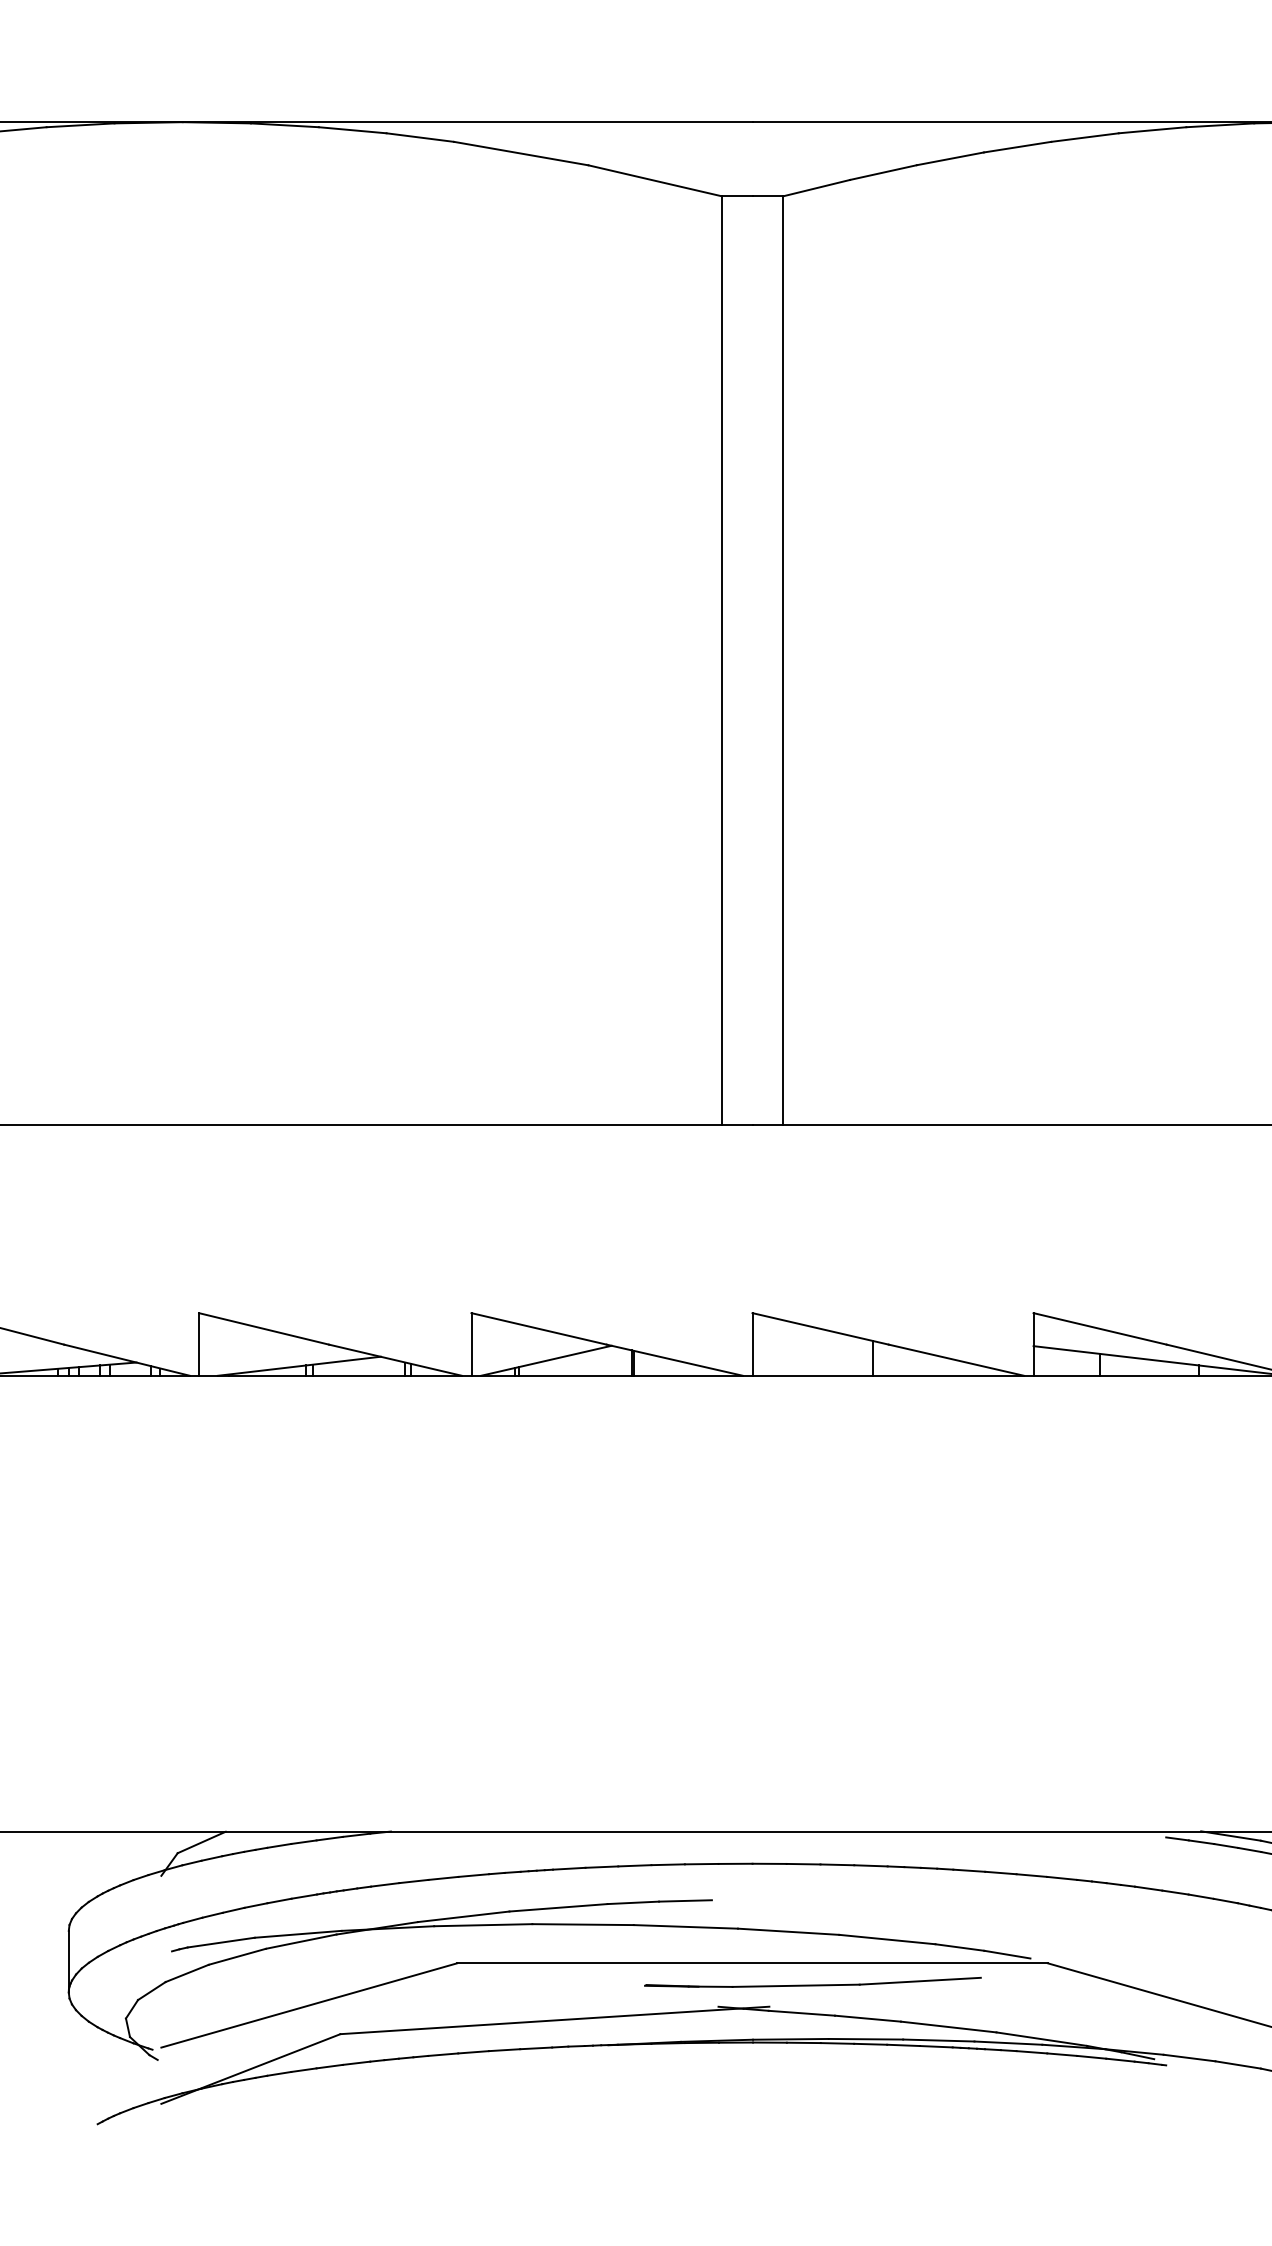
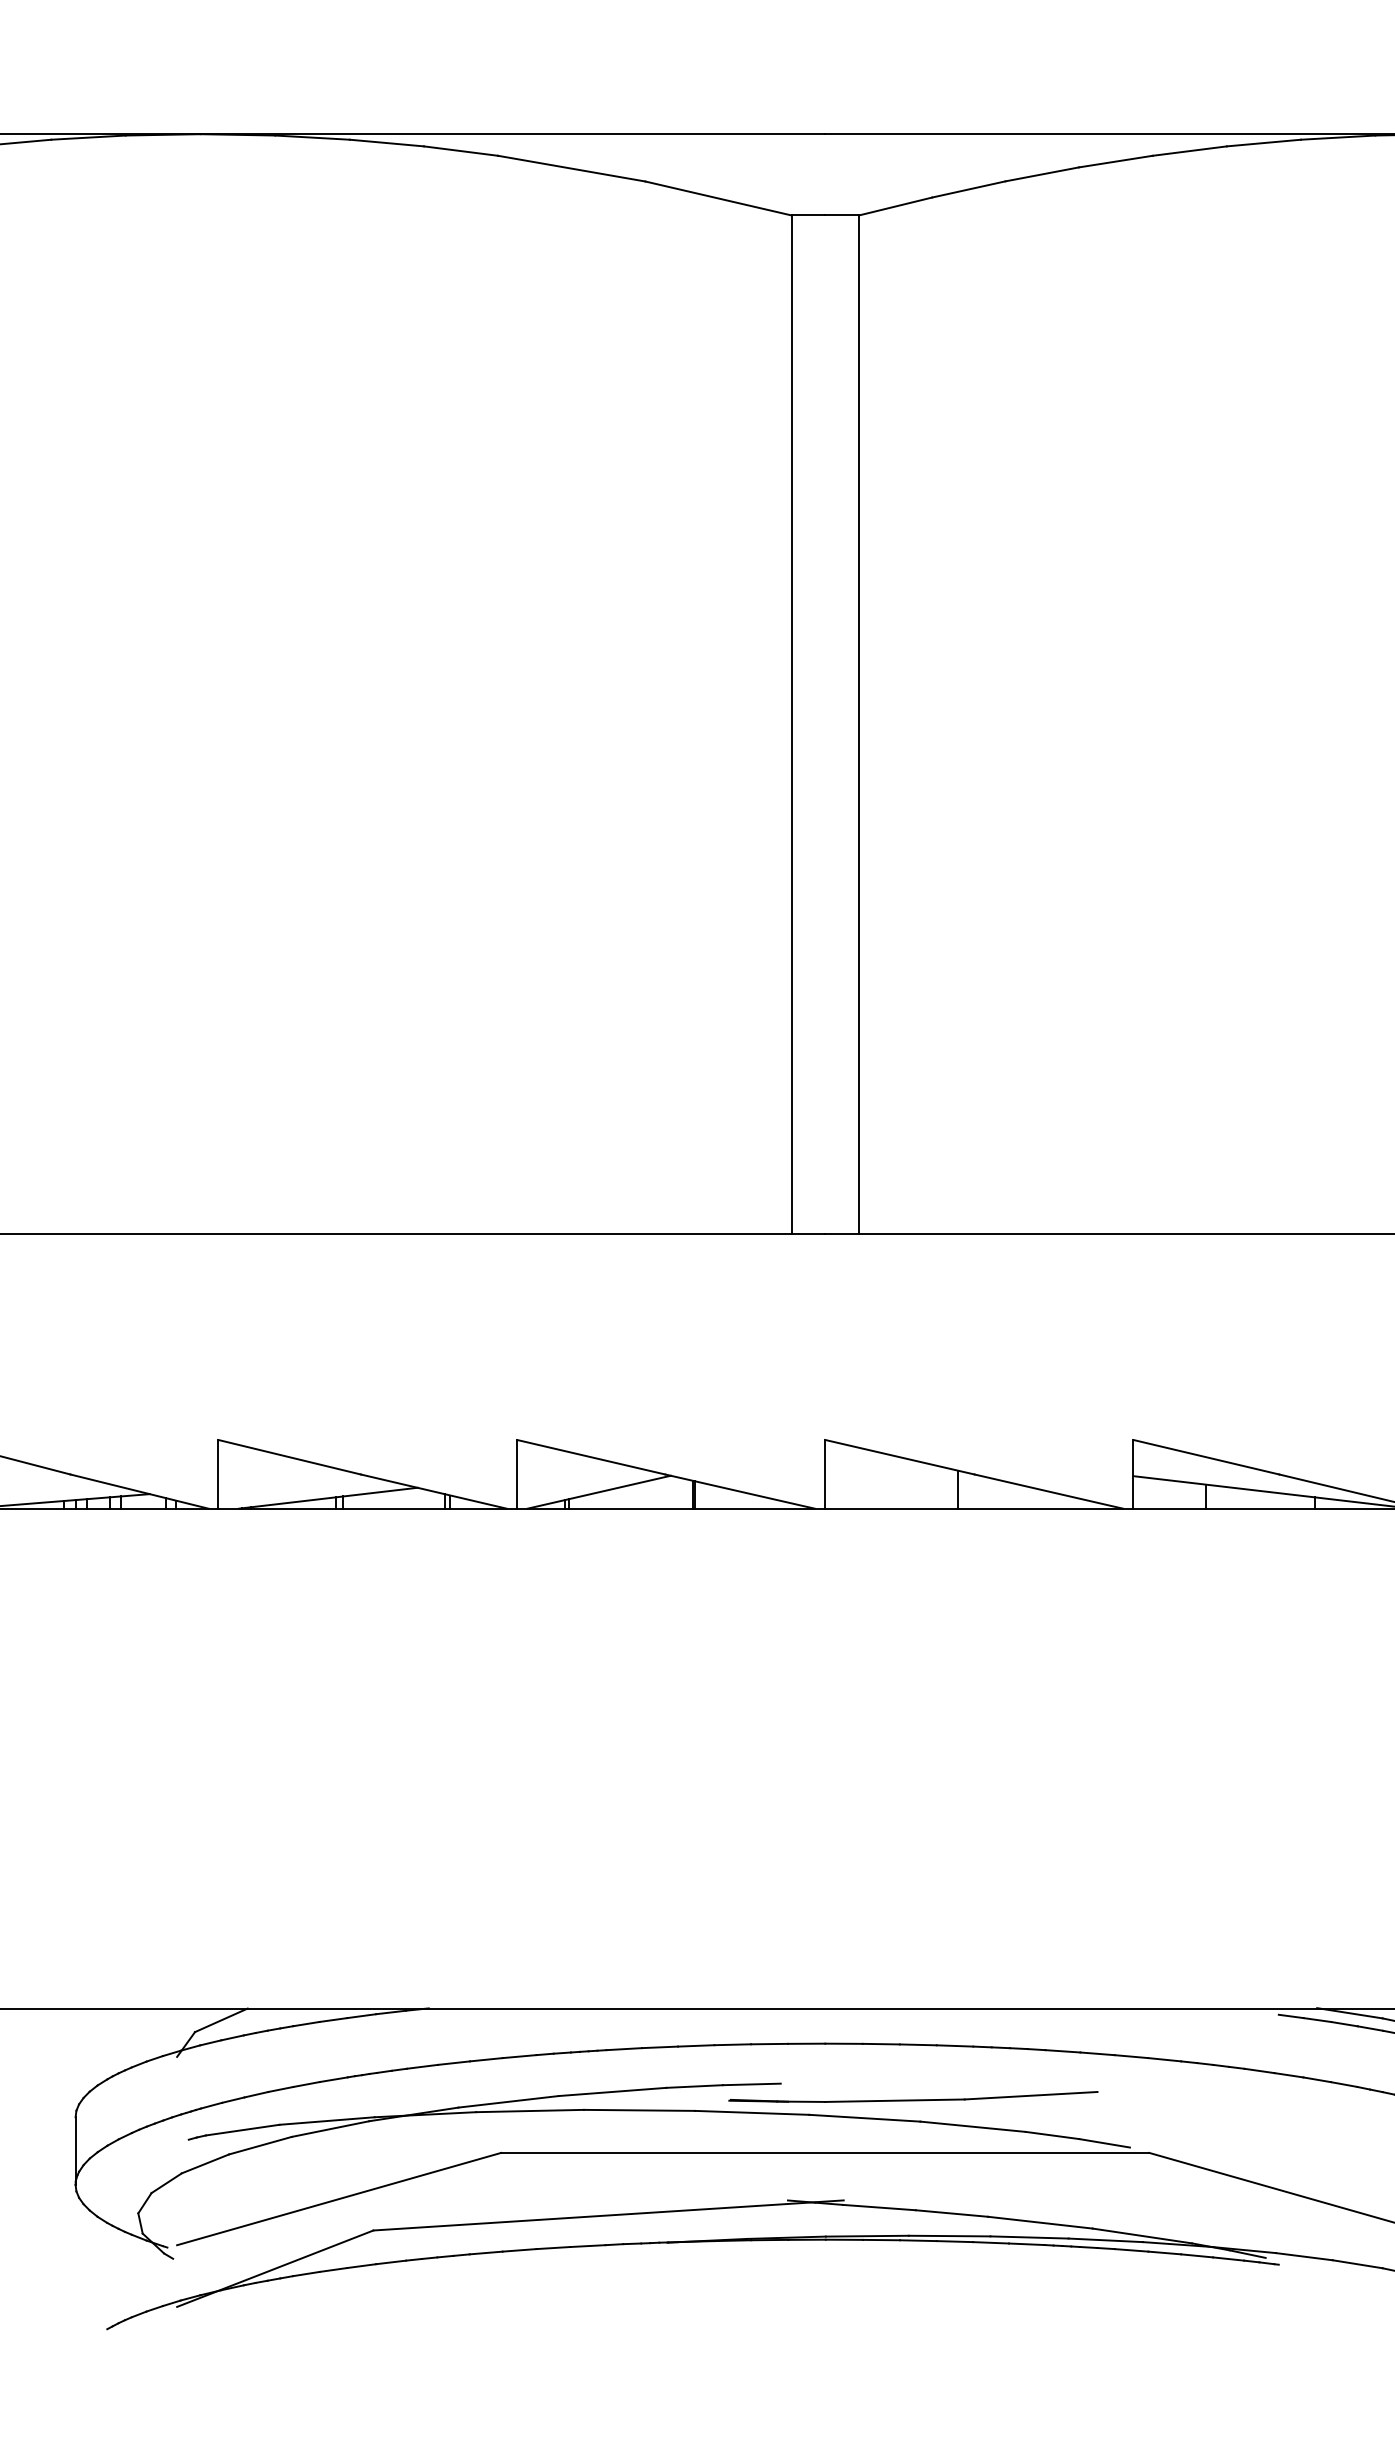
part: (812, 1981) -> (912, 2096), moved

